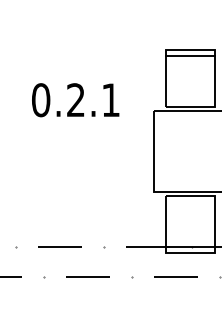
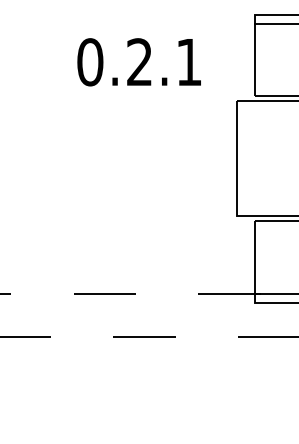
text: (75, 100) -> (139, 62), moved

